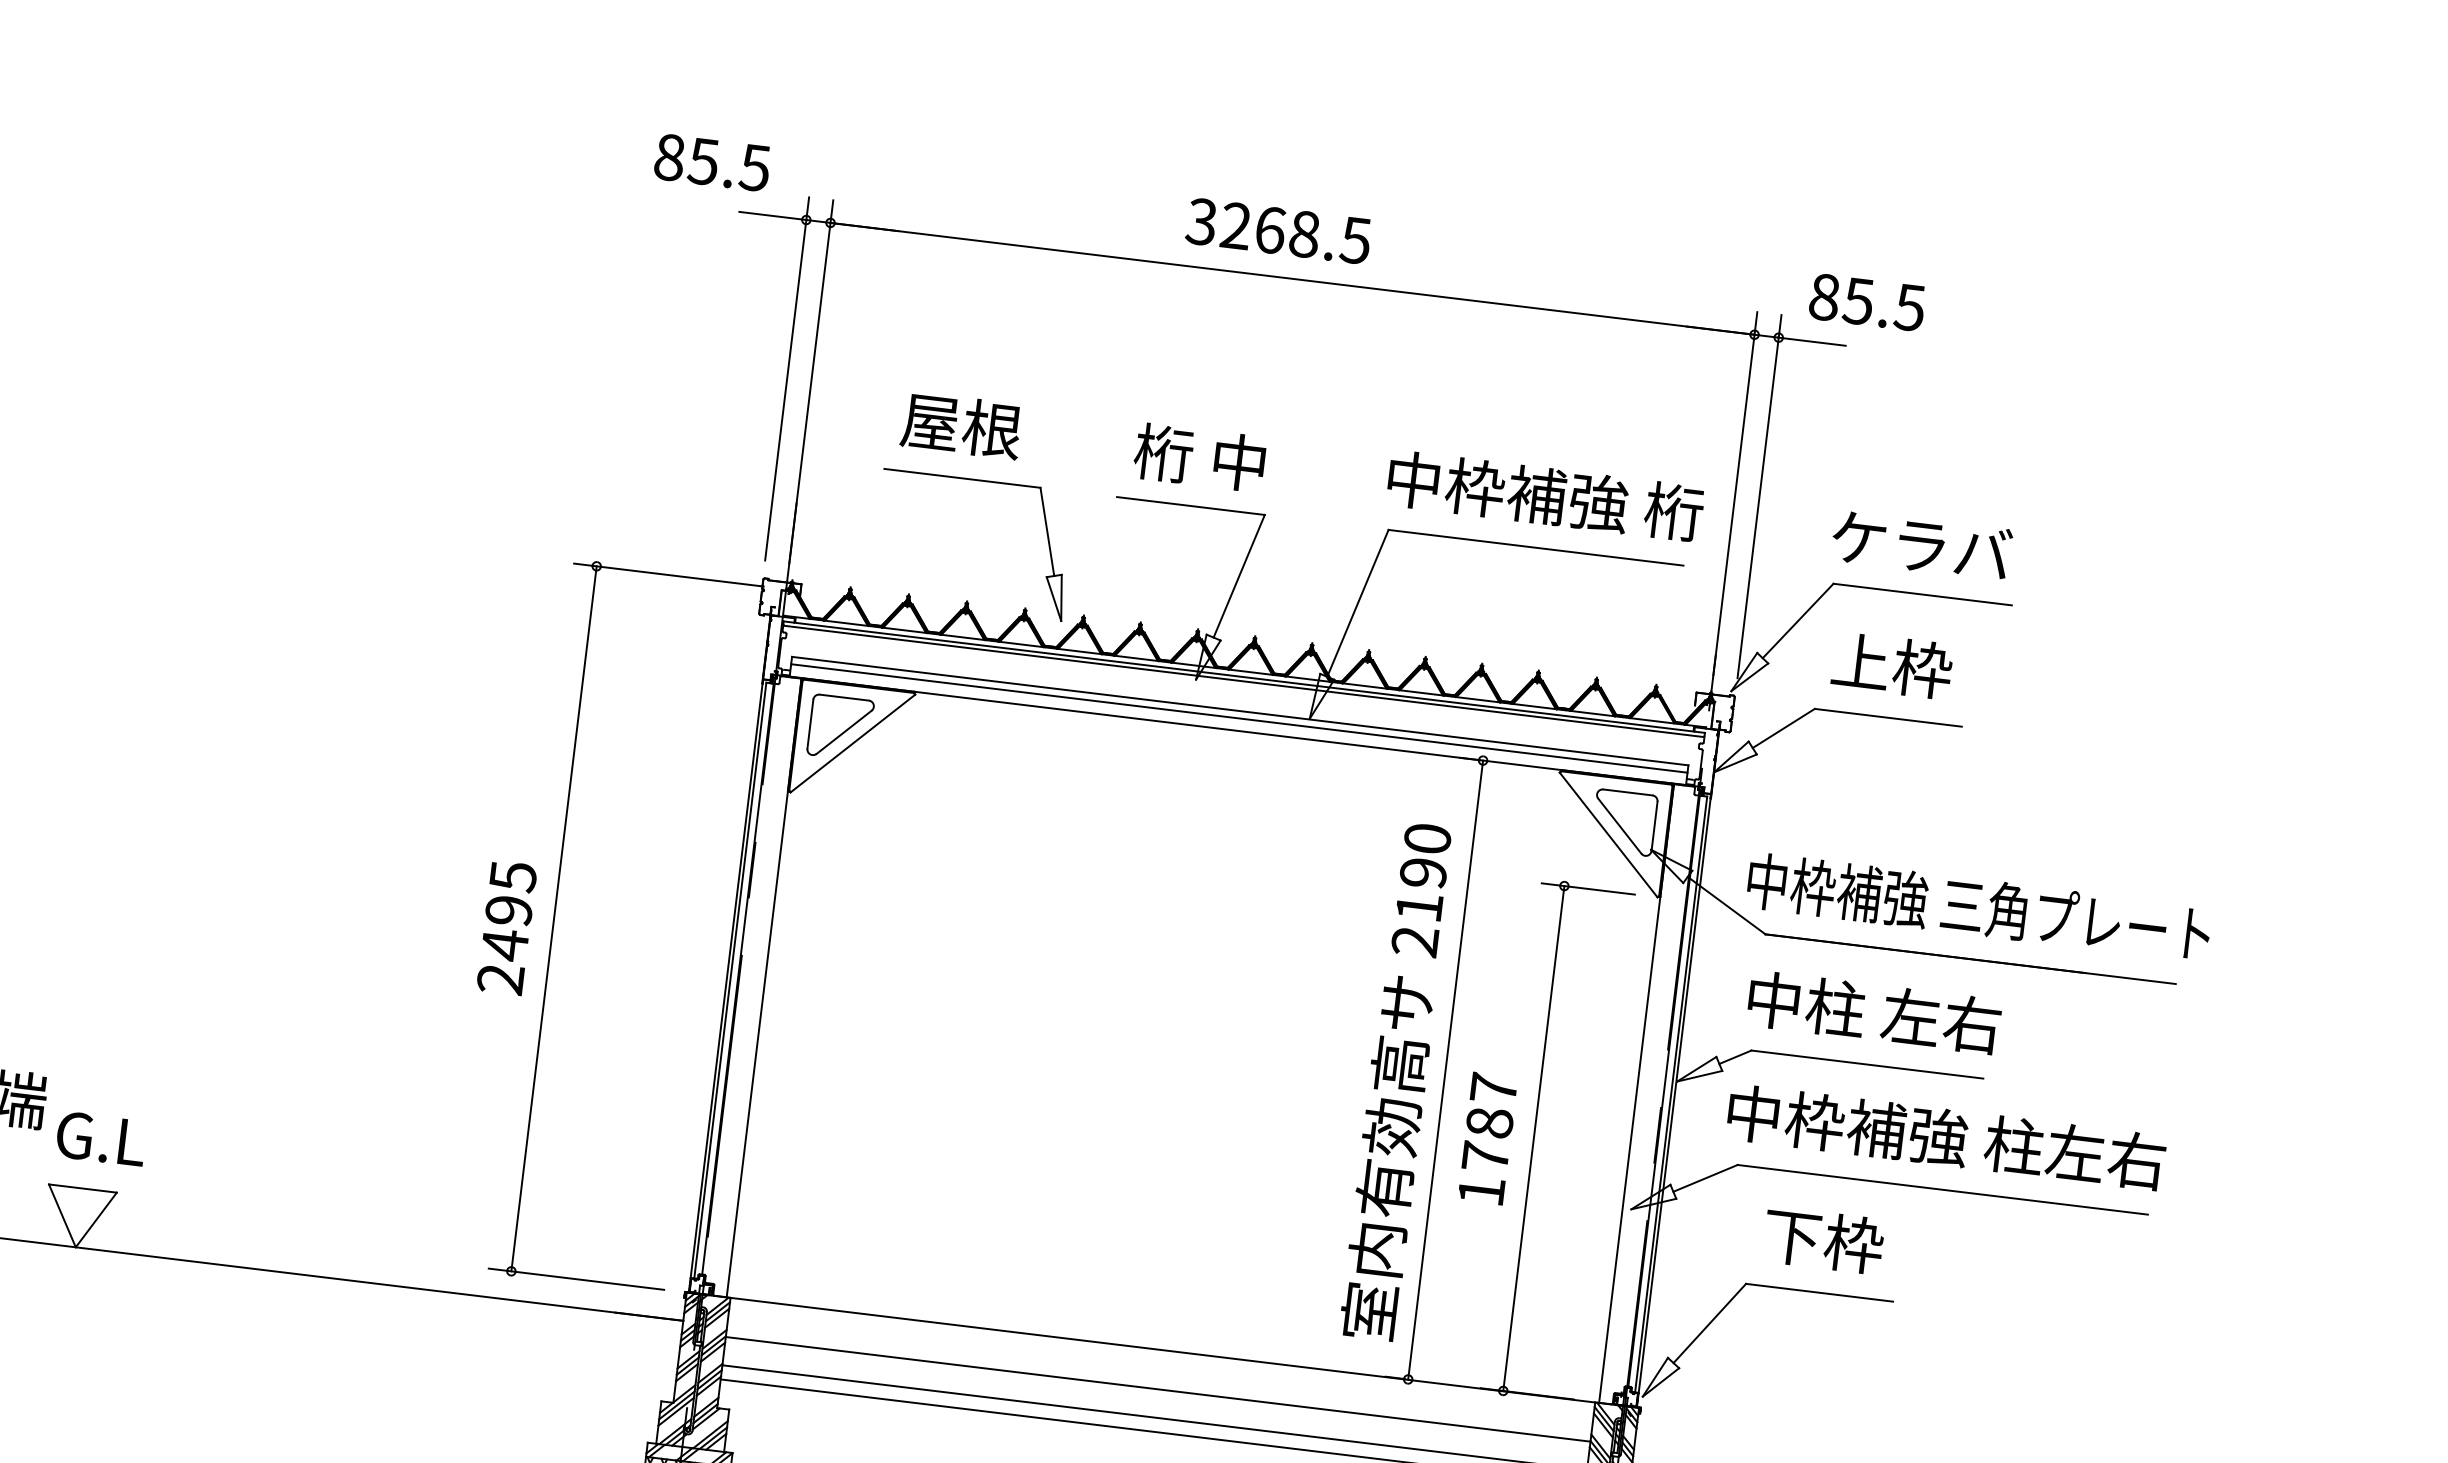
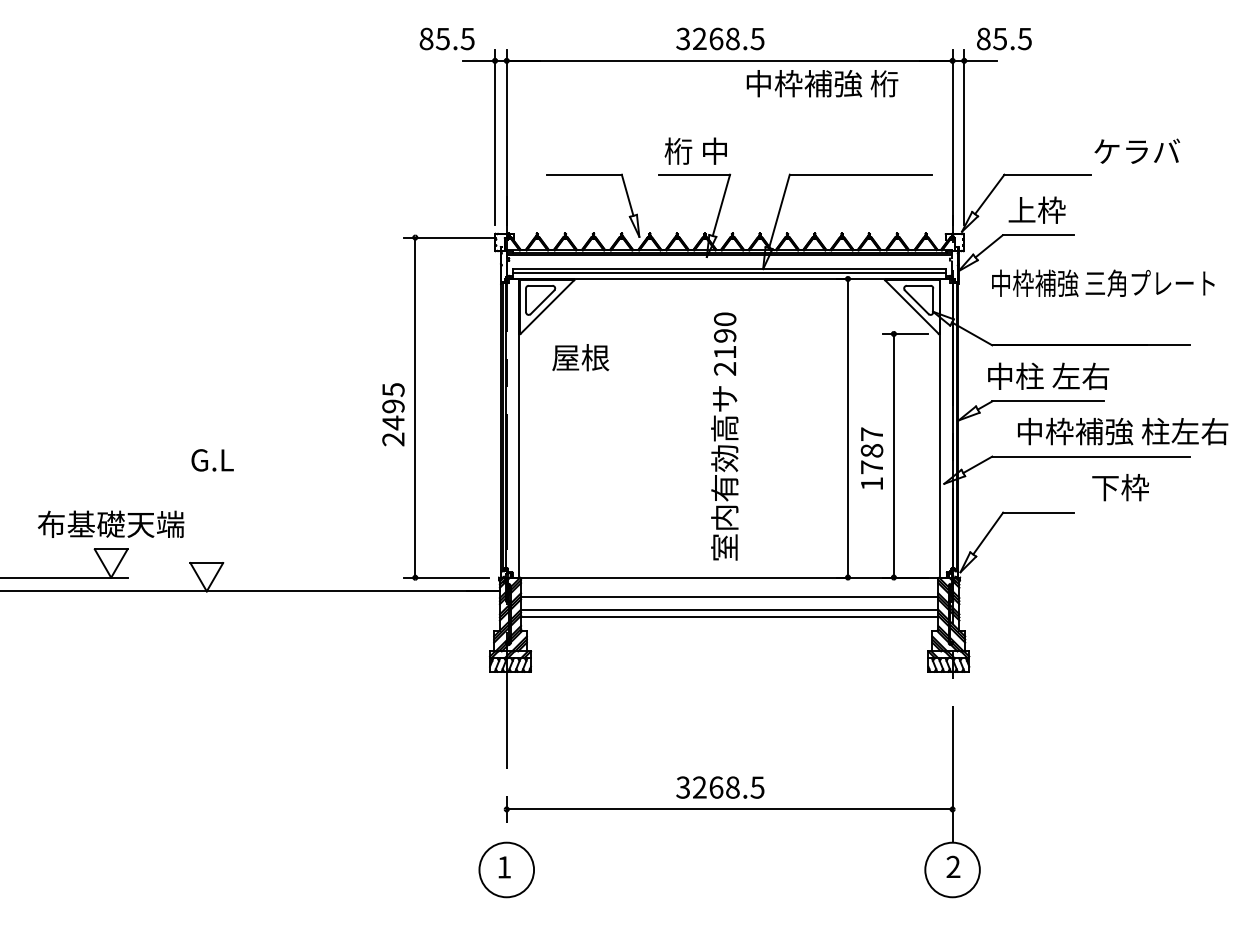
text: (961, 425) -> (580, 357), moved
text: (1545, 495) -> (822, 83), moved
text: (1922, 543) -> (1137, 150), moved
text: (1979, 905) -> (1103, 282), moved
text: (1396, 1081) -> (724, 436), moved
text: (1947, 1137) -> (1123, 431), moved
text: (100, 1139) -> (212, 460), moved
text: (1823, 1240) -> (1120, 487), moved

